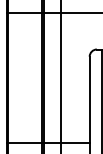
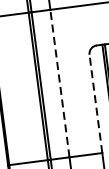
line: (60, 78) -> (59, 83), solid -> dashed
line: (89, 99) -> (95, 103), solid -> dashed

